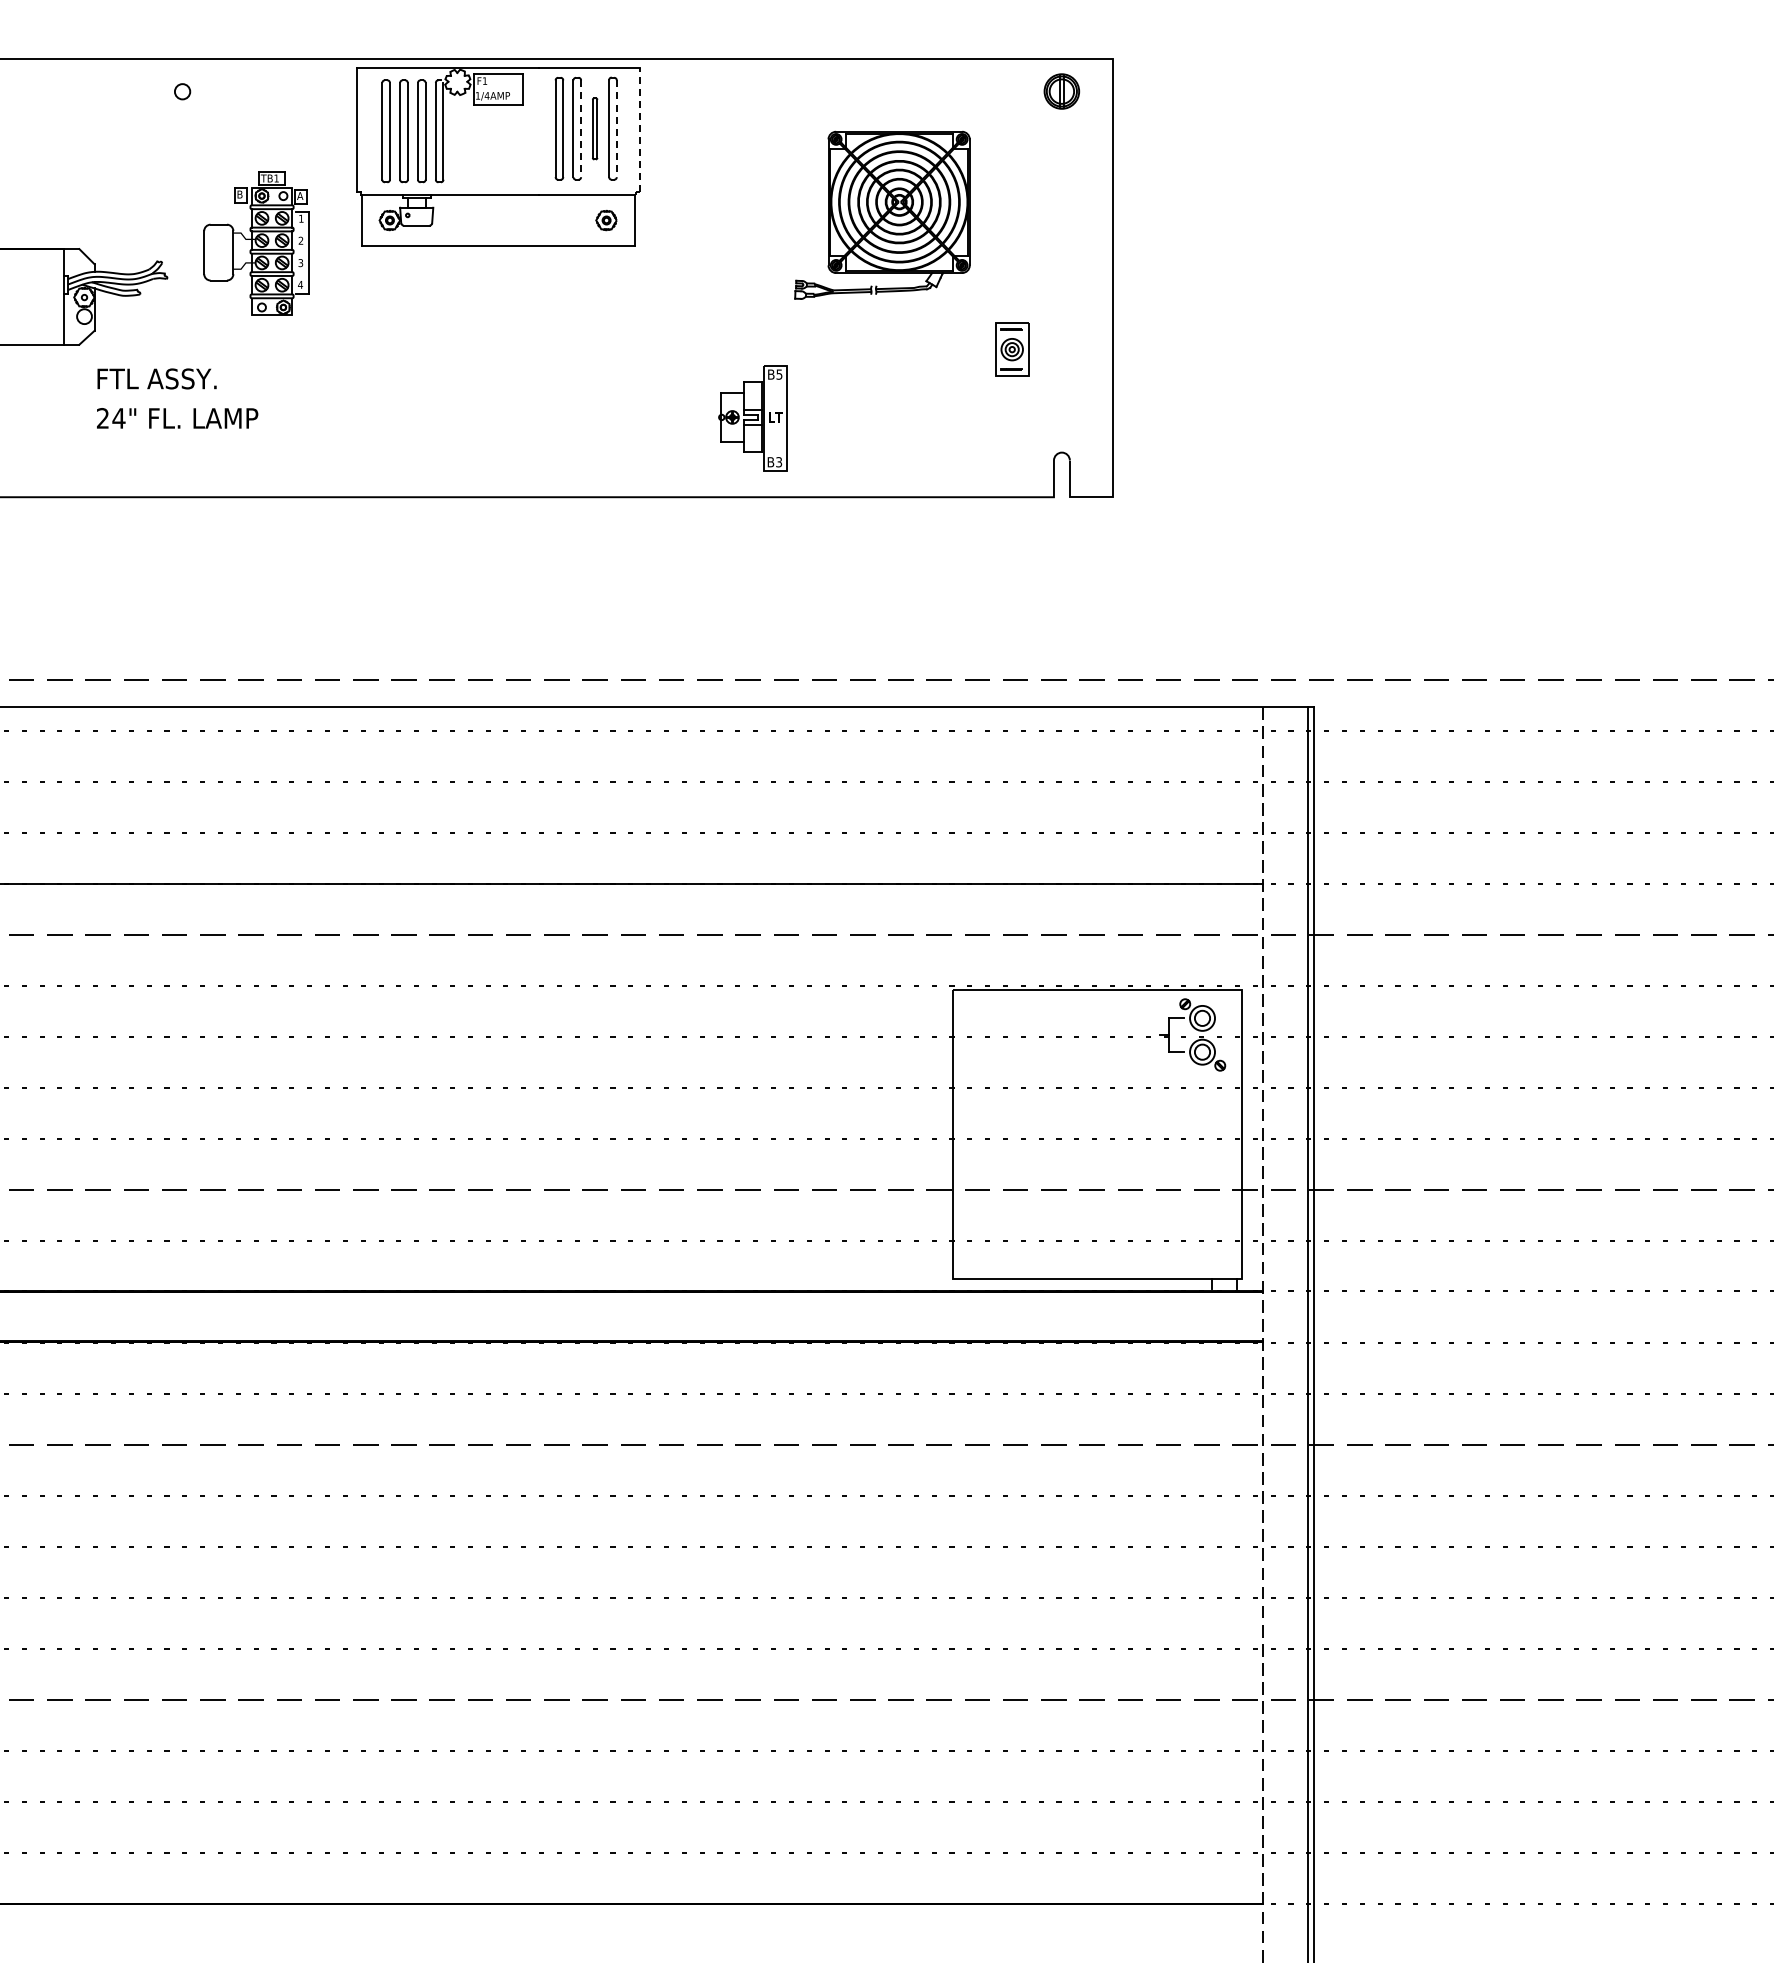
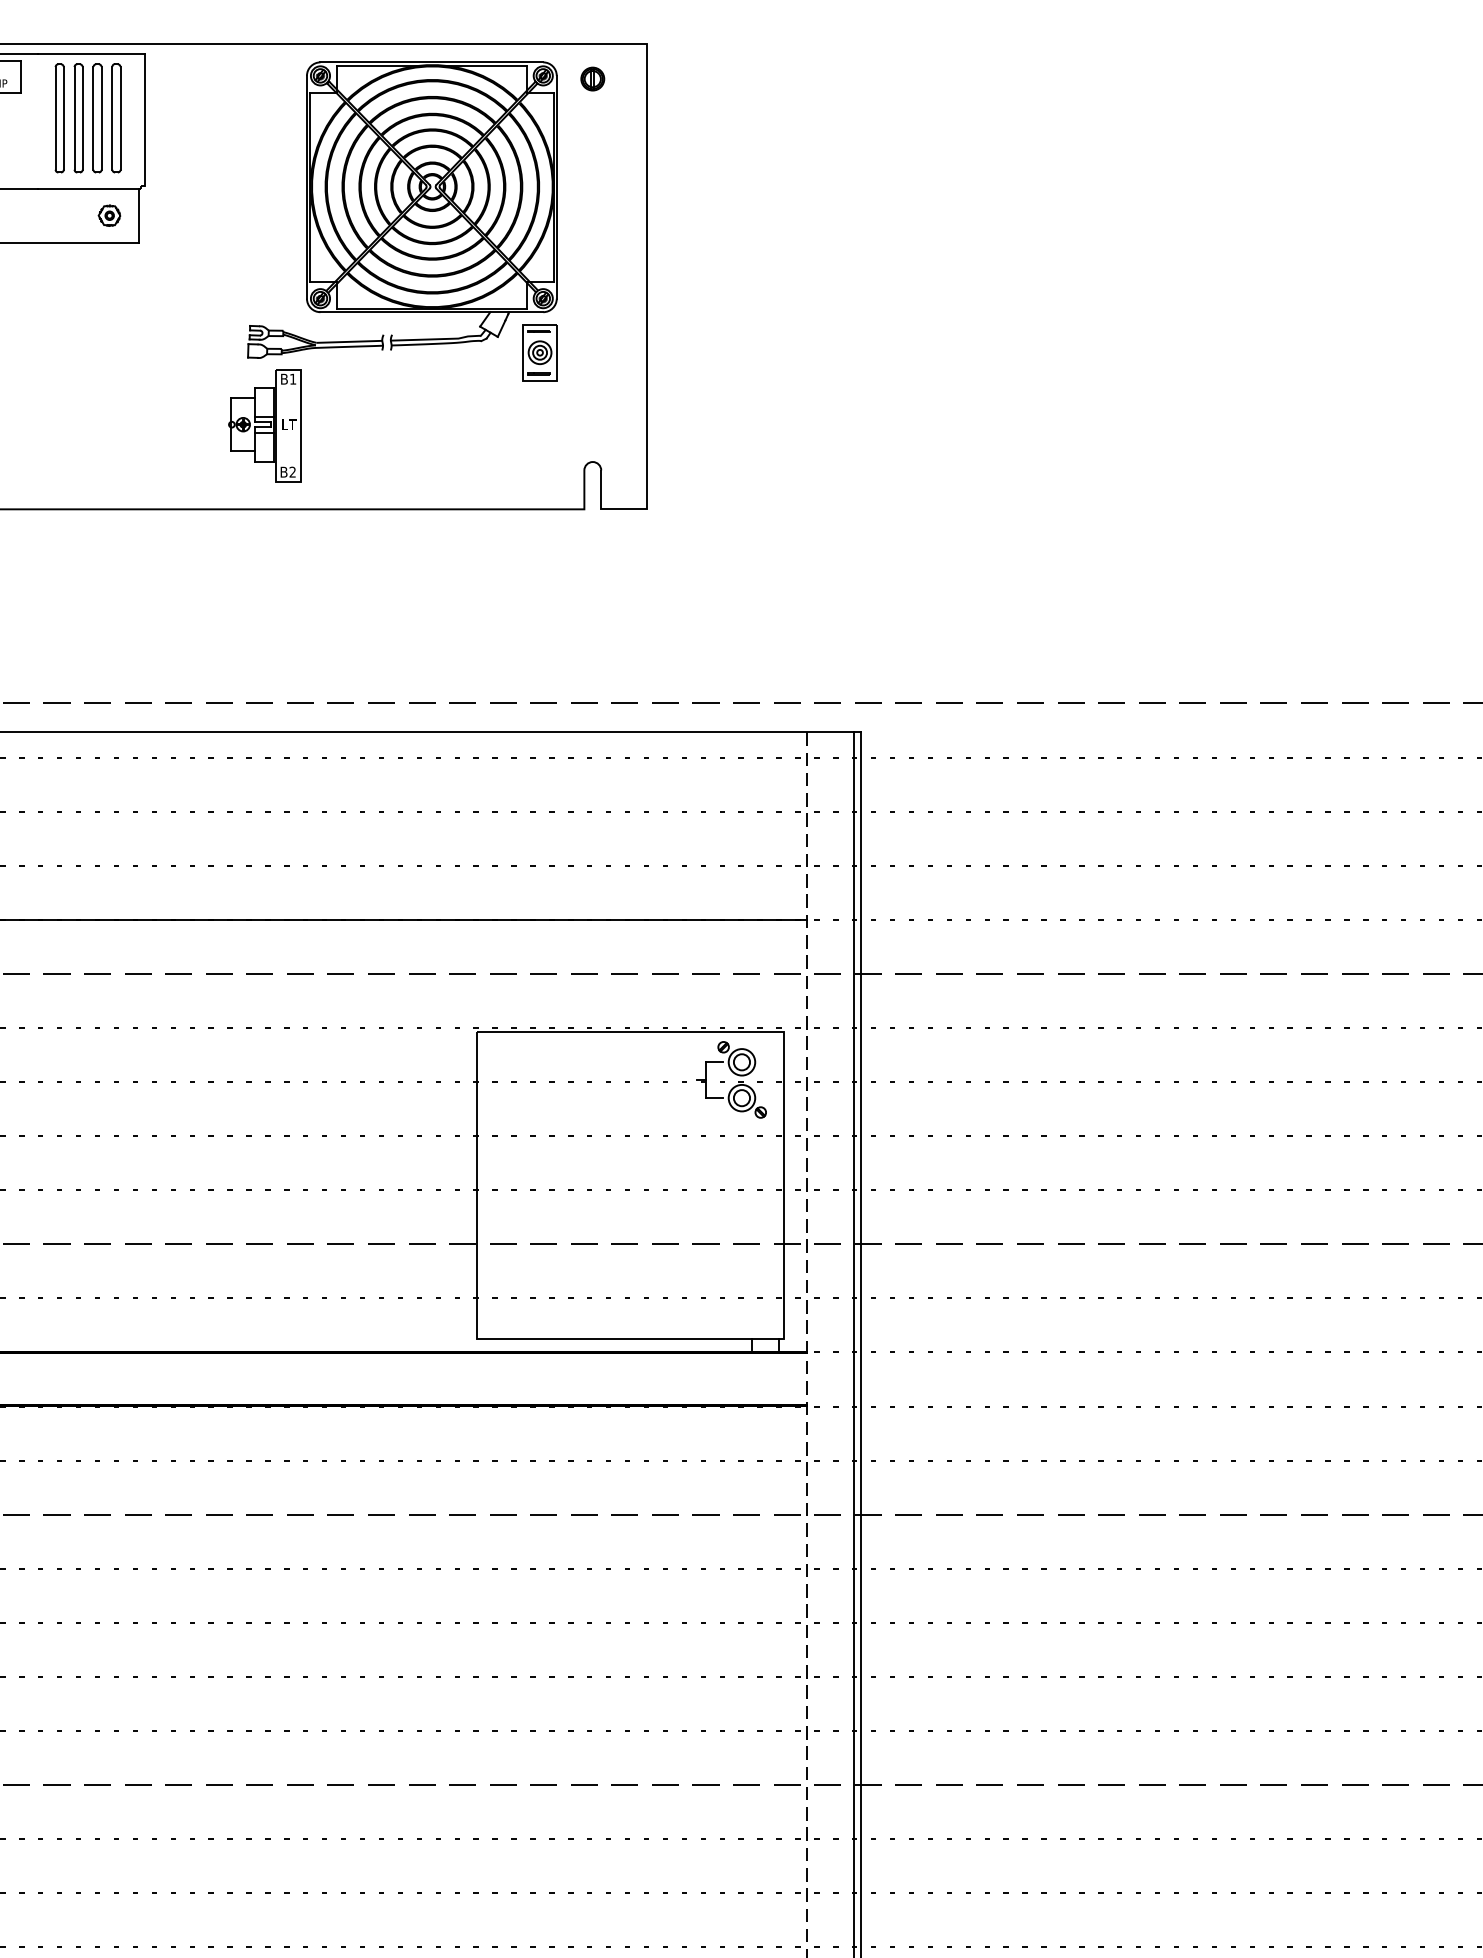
part: (1061, 91) -> (592, 78), size x0.62
part: (594, 128) -> (96, 118), size x1.67
line: (581, 129) -> (83, 119), dashed -> solid
line: (616, 129) -> (120, 119), dashed -> solid
line: (639, 129) -> (144, 119), dashed -> solid
part: (882, 215) -> (402, 210), size x1.67
text: (779, 374) -> (293, 379), B5 -> B1
text: (779, 462) -> (293, 472), B3 -> B2

